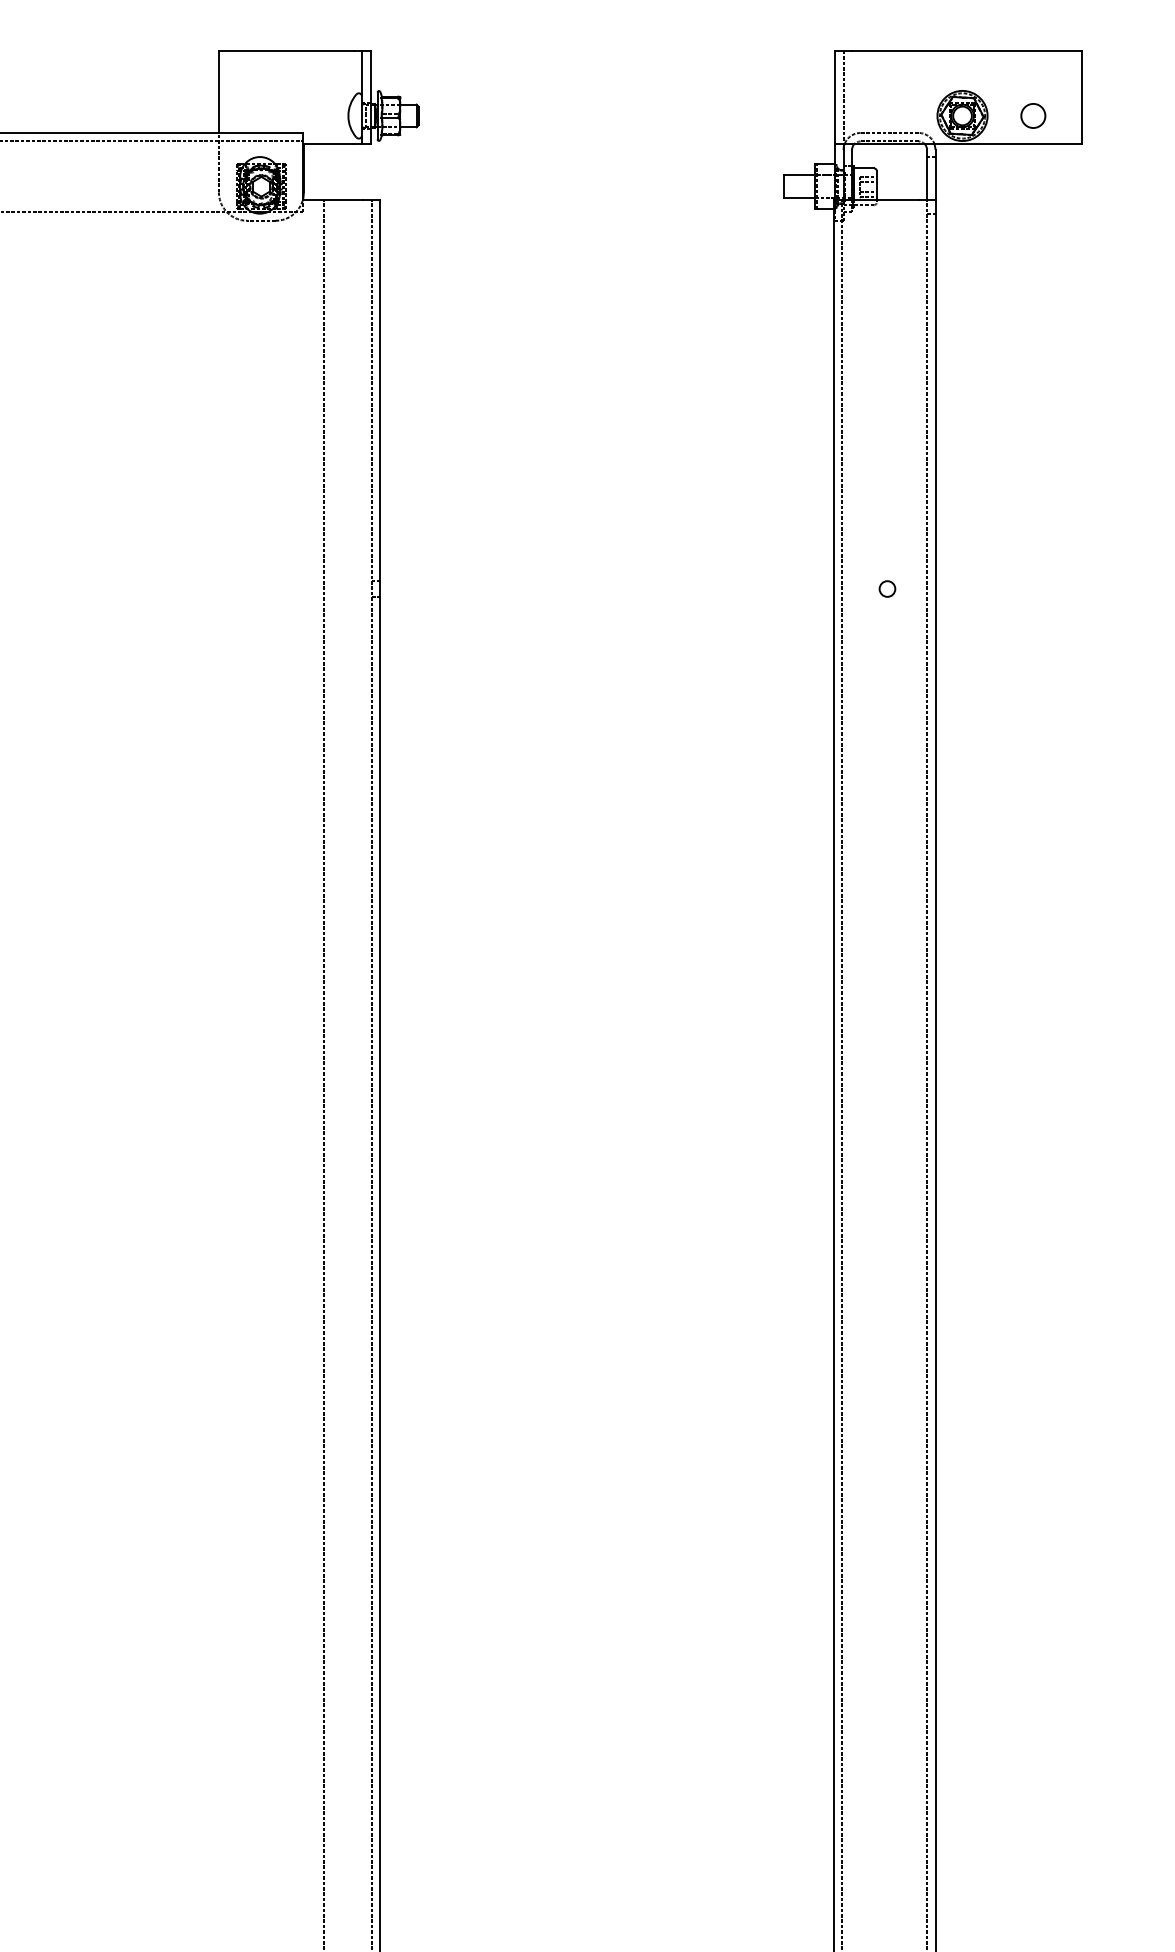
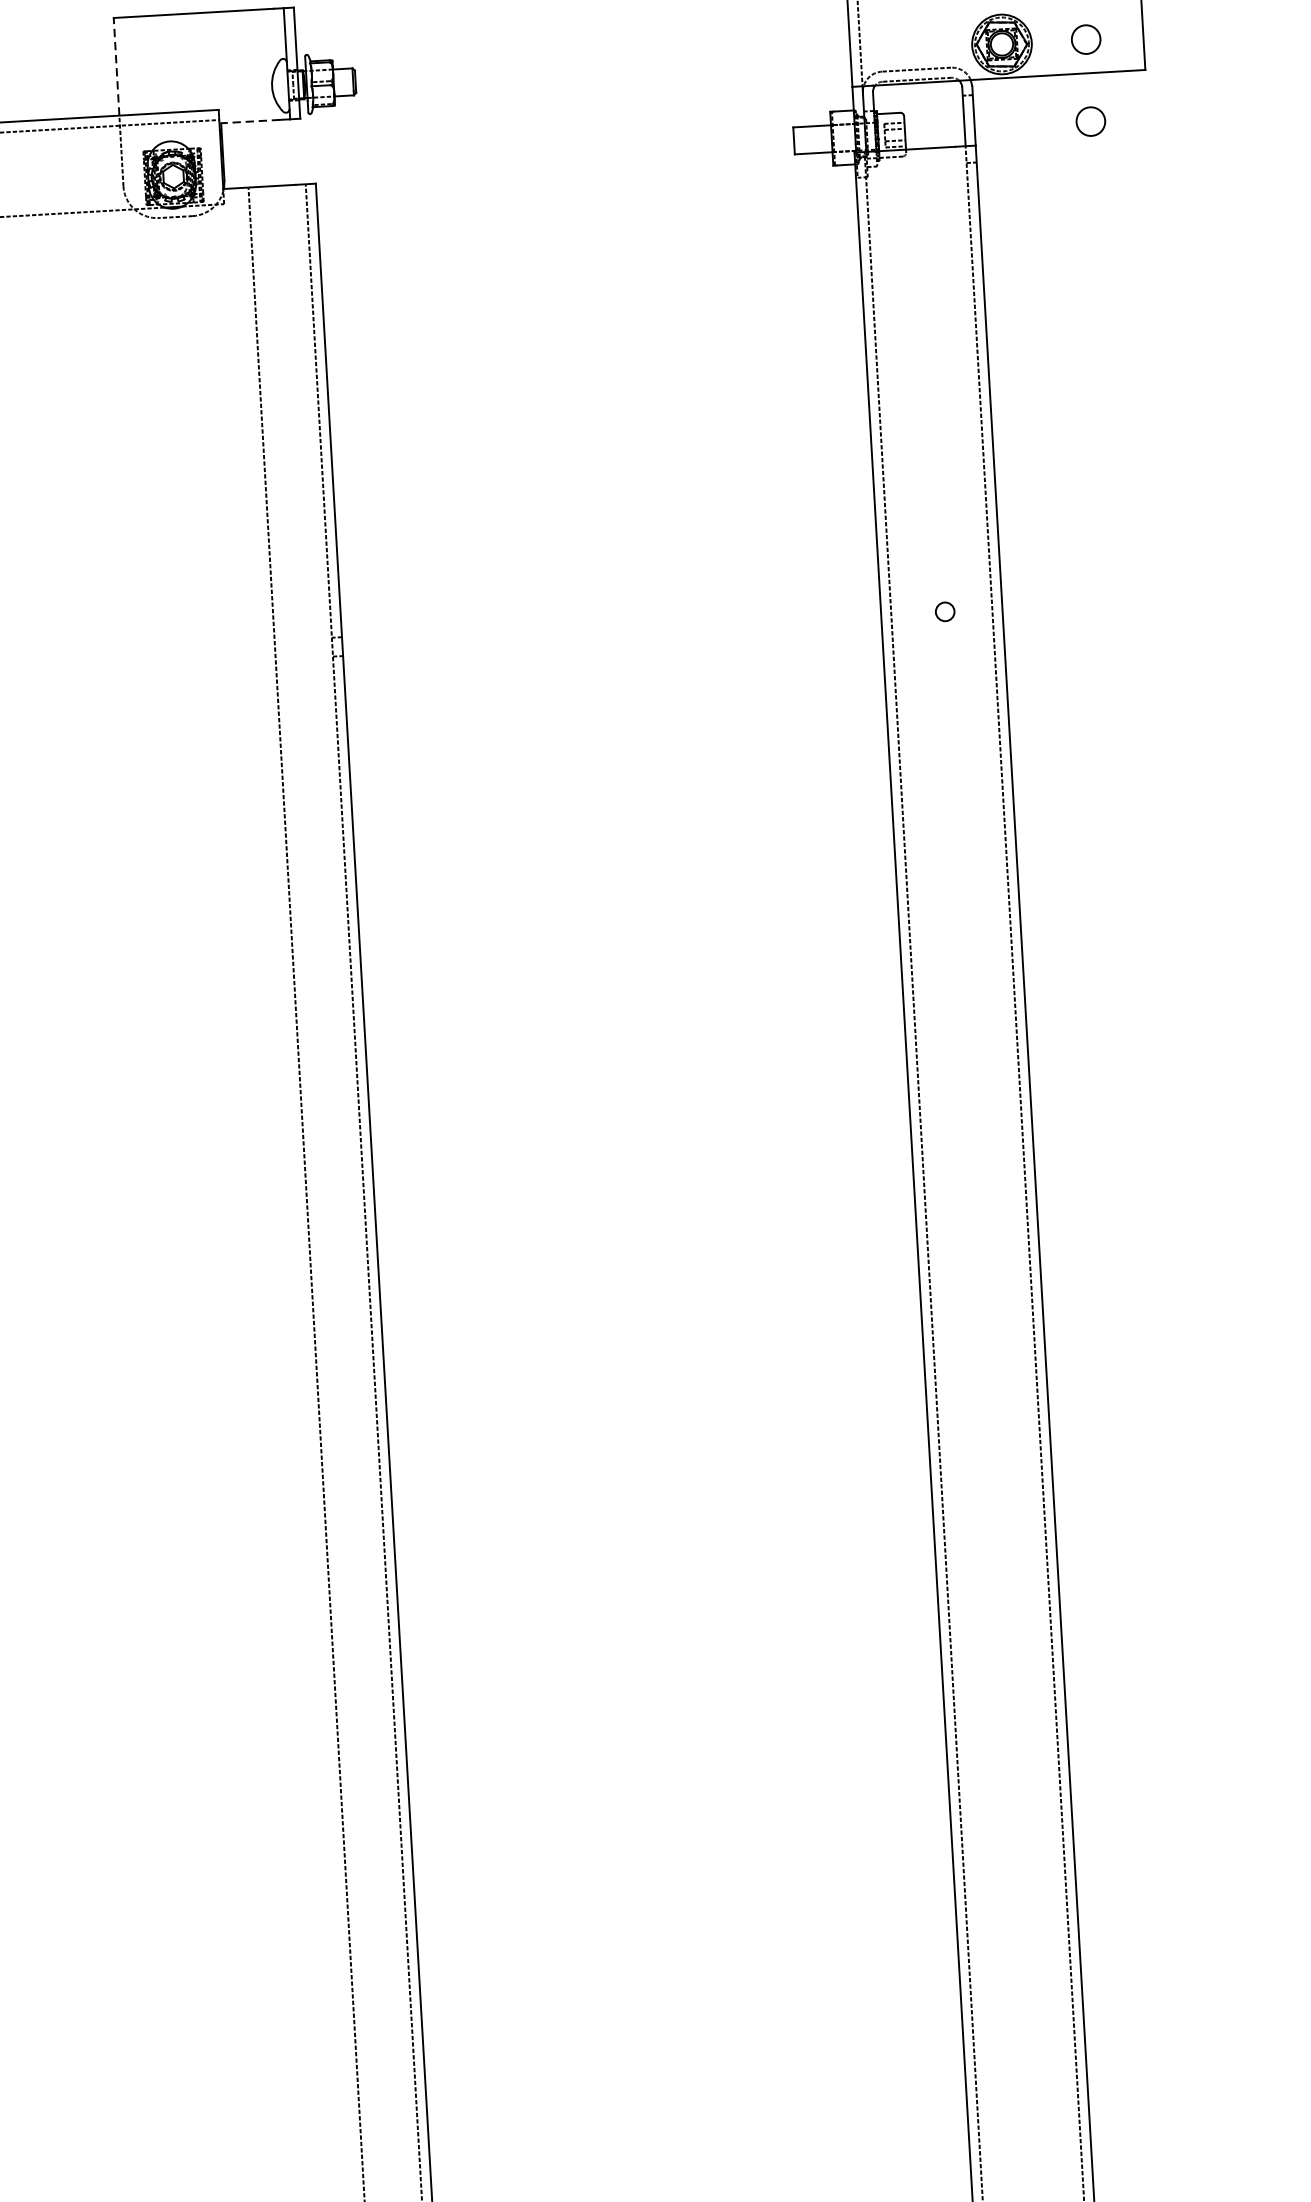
line: (218, 91) -> (116, 66), solid -> dashed
line: (328, 144) -> (250, 121), solid -> dashed
circle: (1033, 184) -> (1091, 121), added

